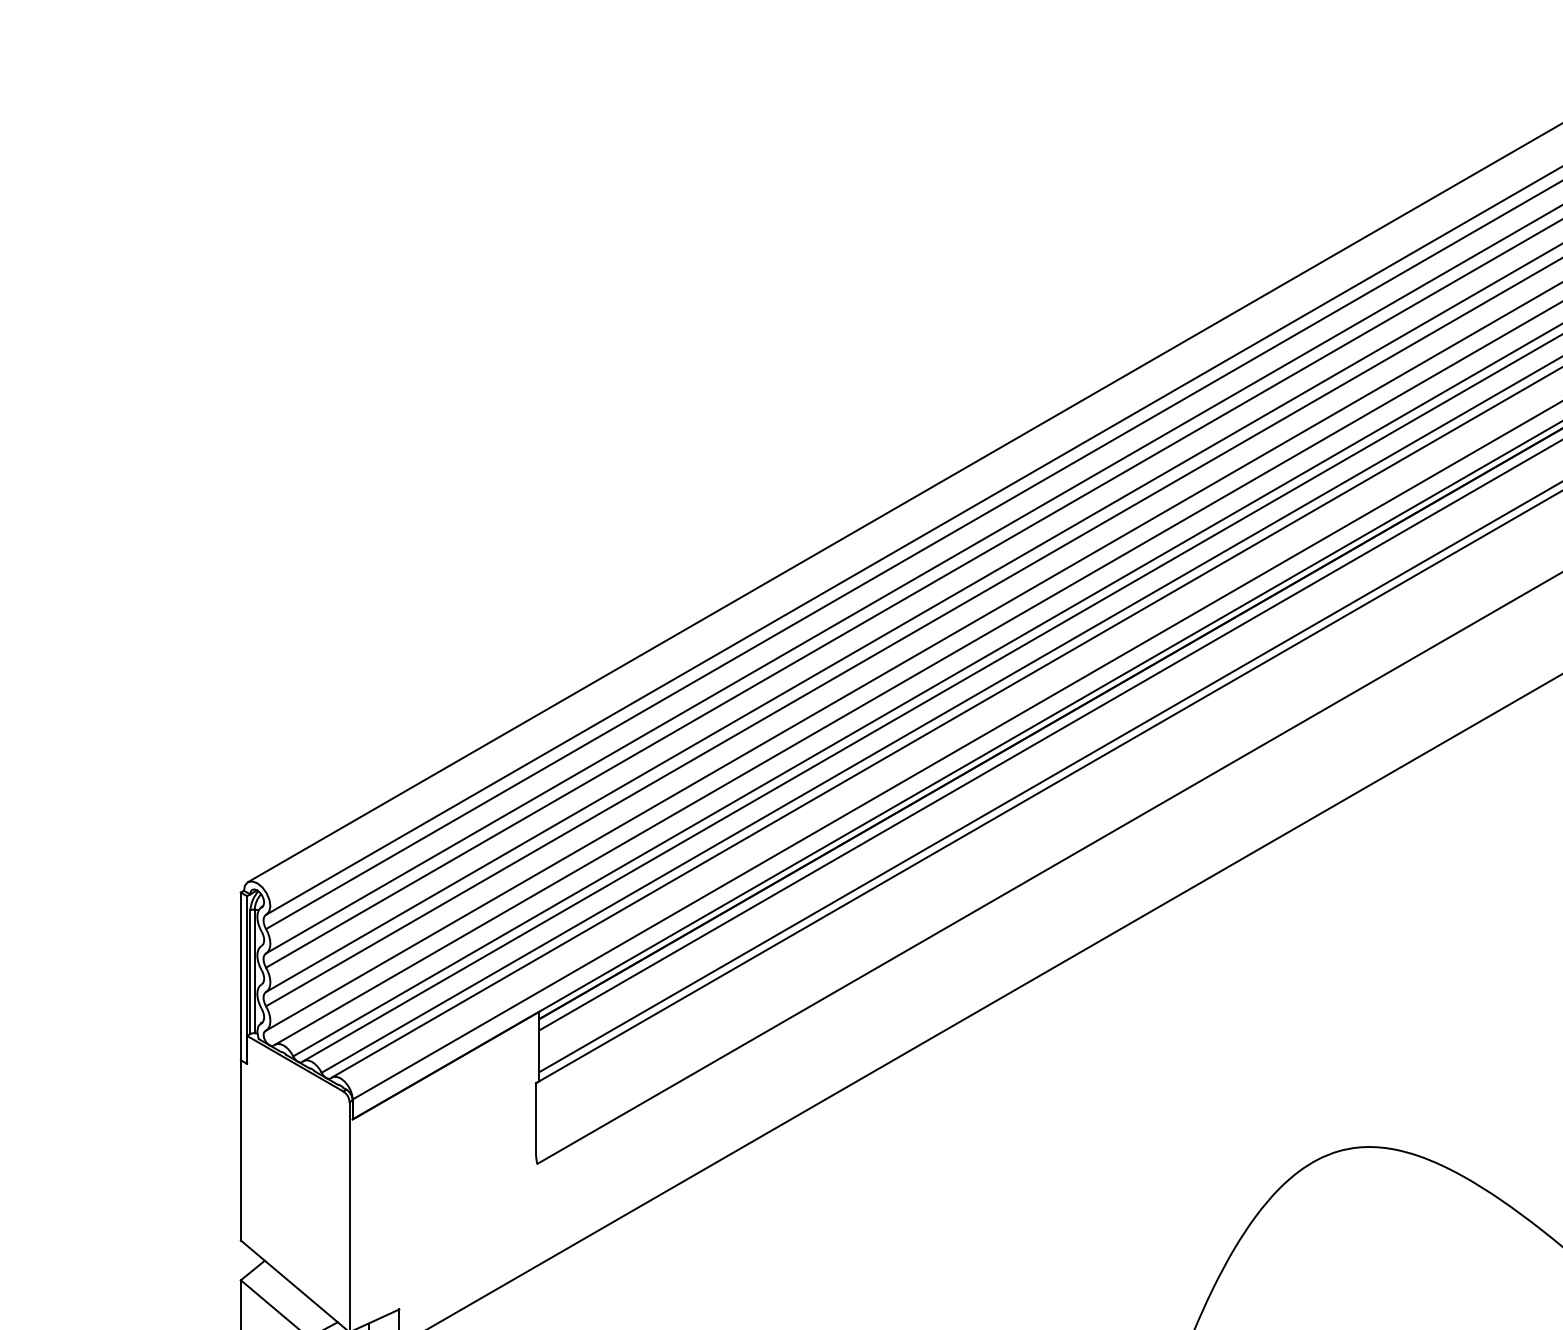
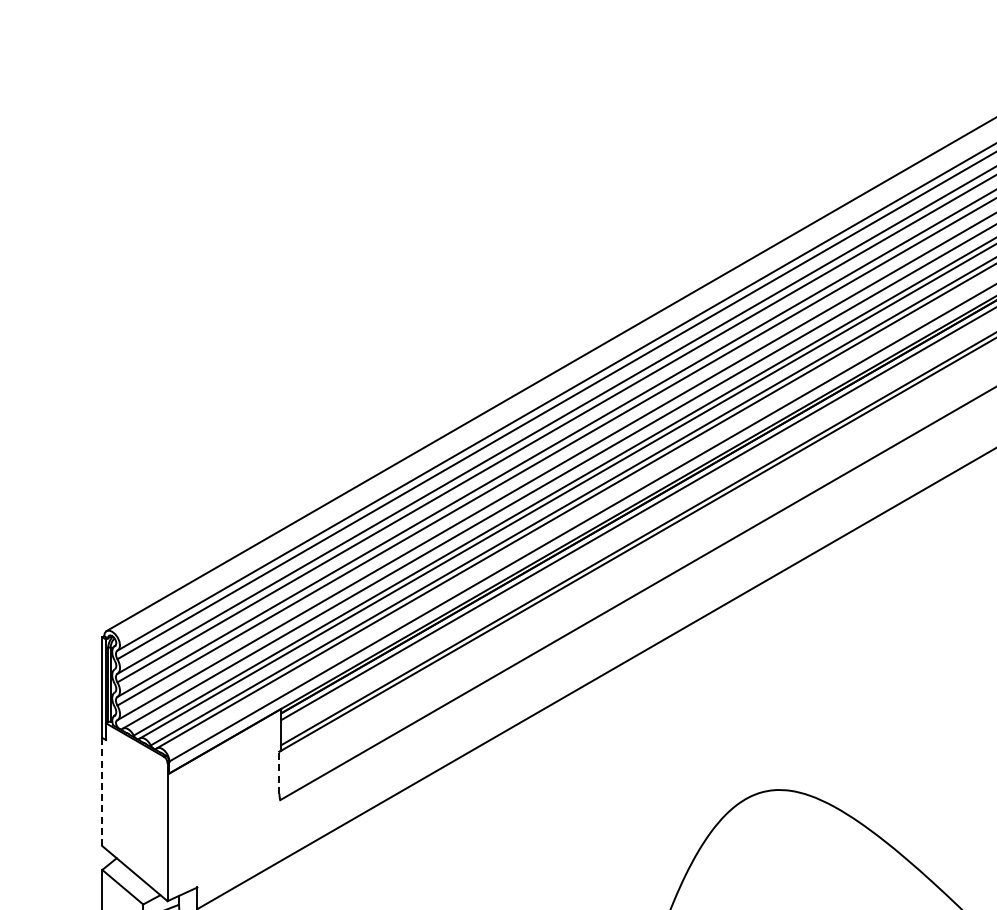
line: (536, 1117) -> (279, 772), solid -> dashed
line: (241, 1149) -> (102, 791), solid -> dashed

